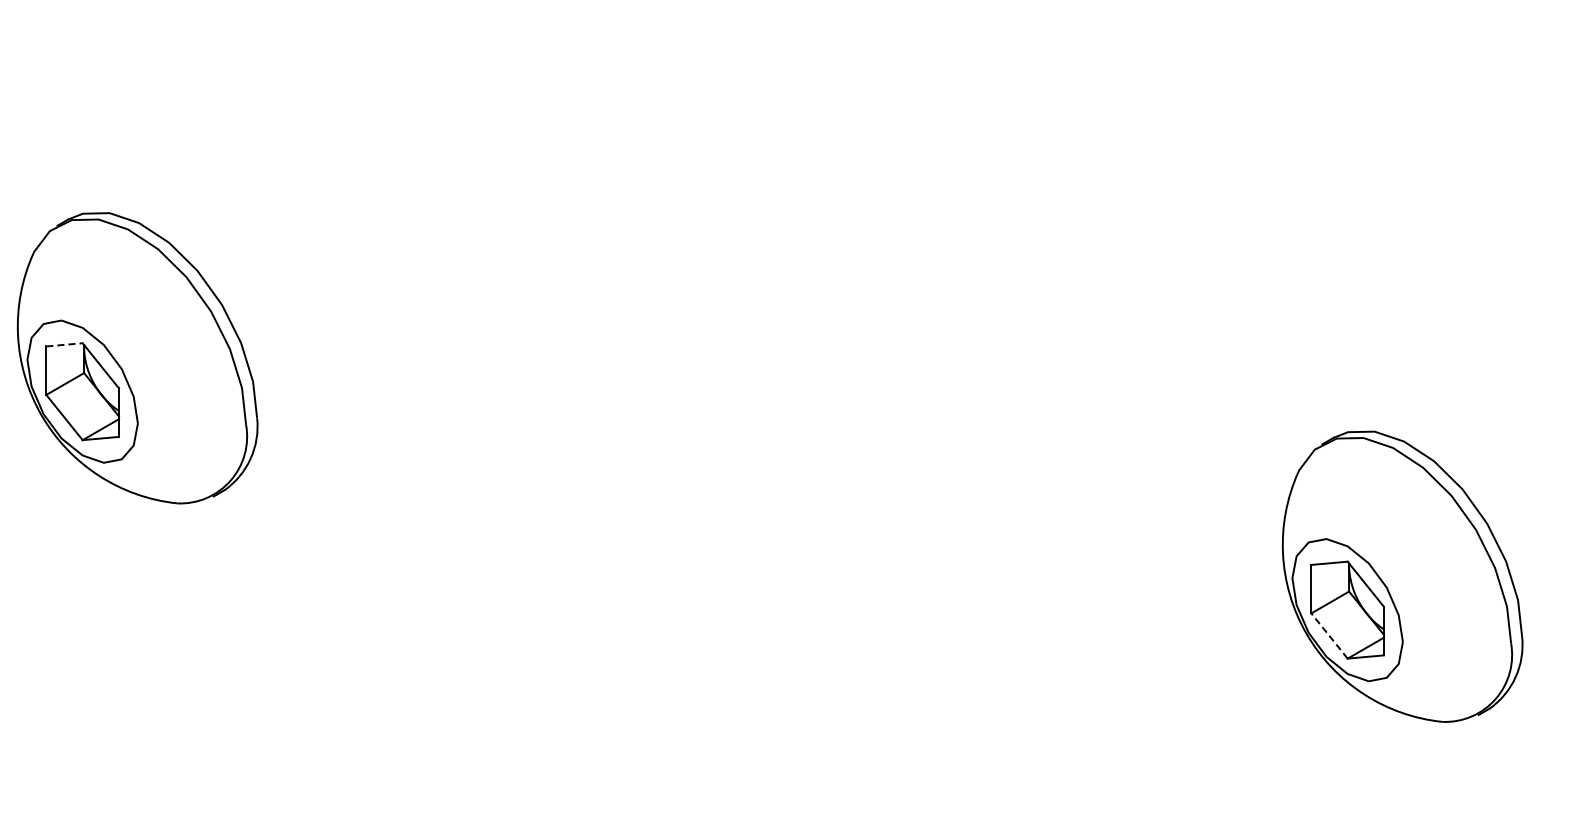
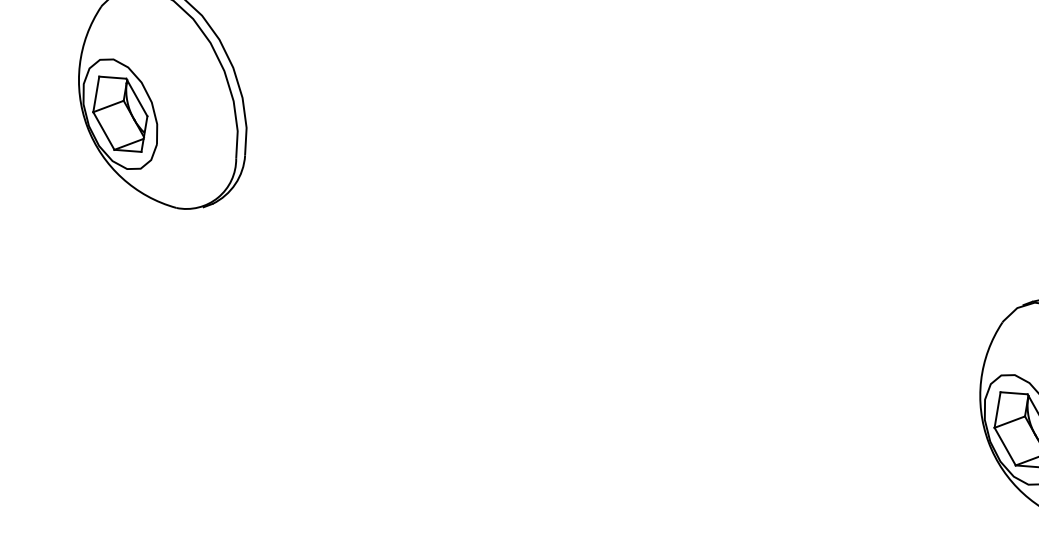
line: (65, 344) -> (113, 77), dashed -> solid
line: (1329, 635) -> (1005, 446), dashed -> solid

